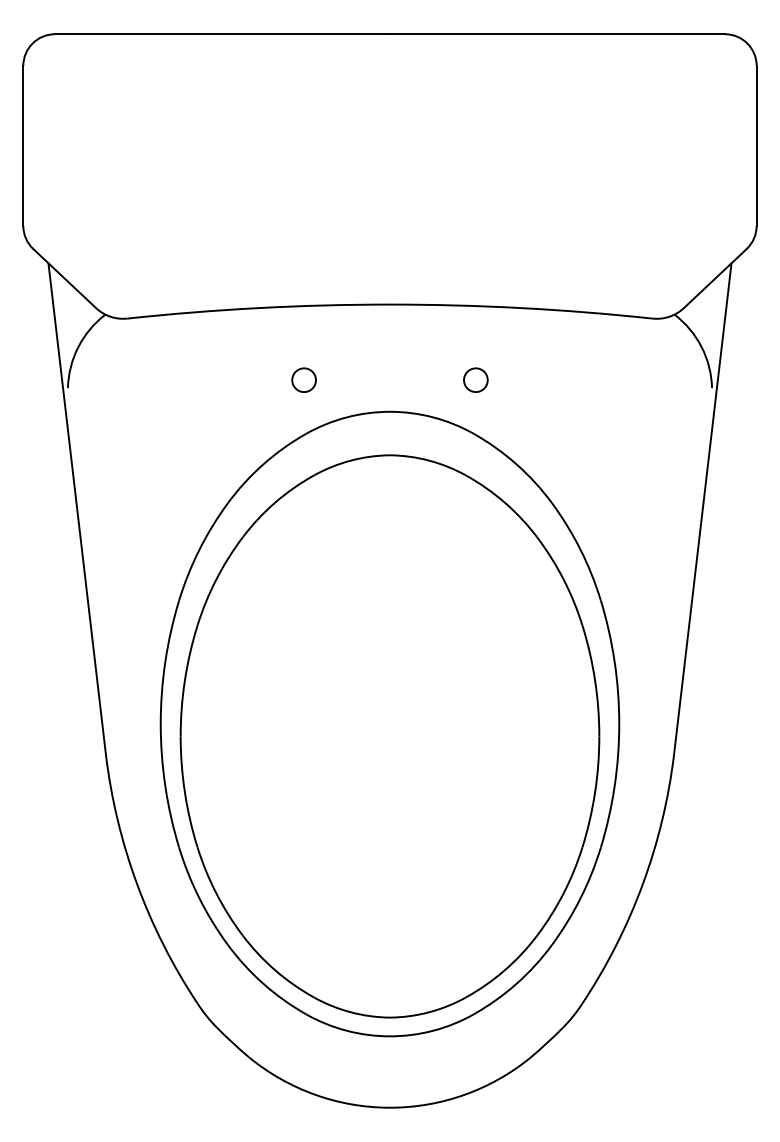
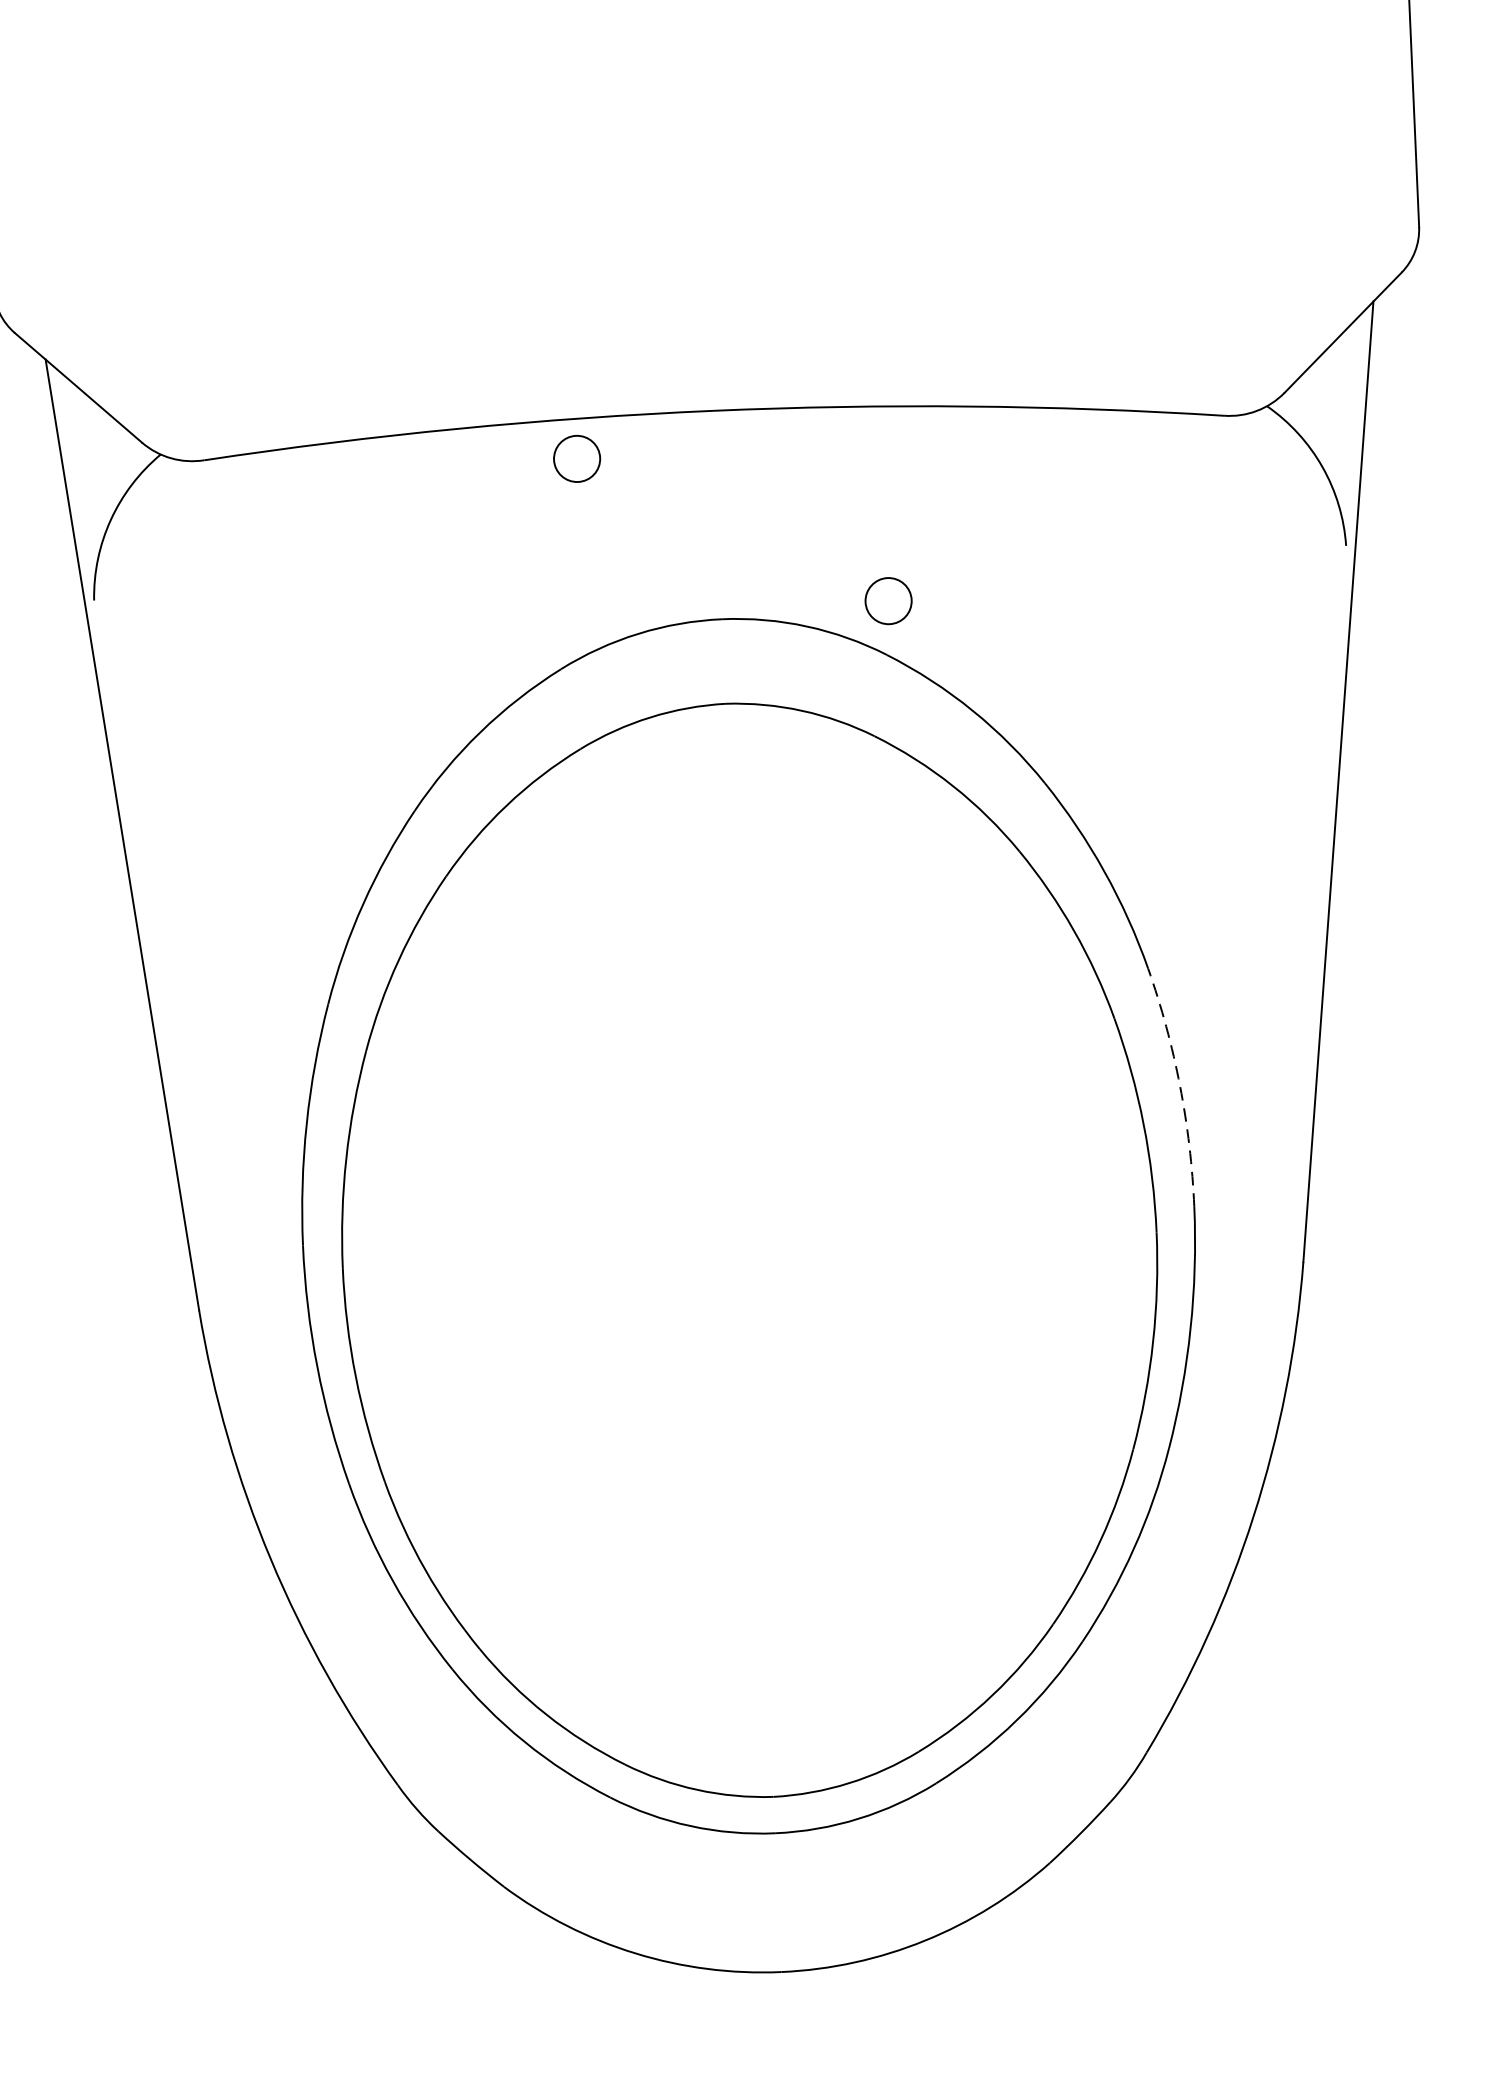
circle: (303, 379) -> (575, 457), moved
circle: (475, 379) -> (887, 599), moved
arc: (614, 661) -> (1179, 1085), solid -> dashed

